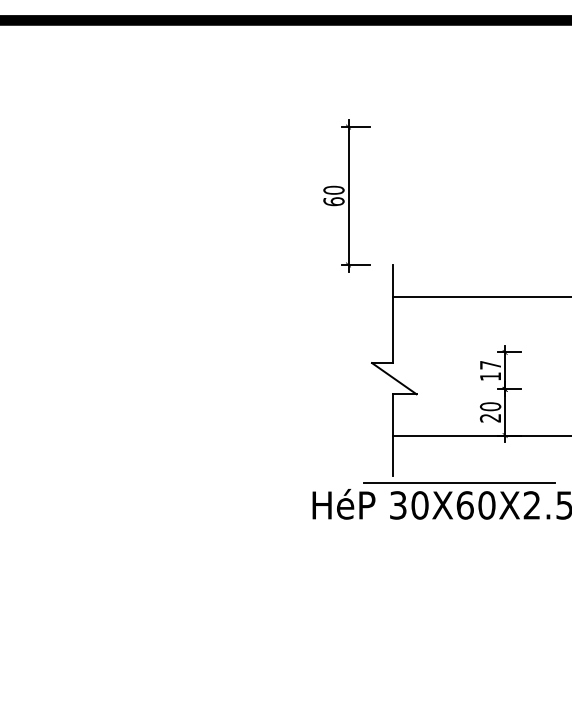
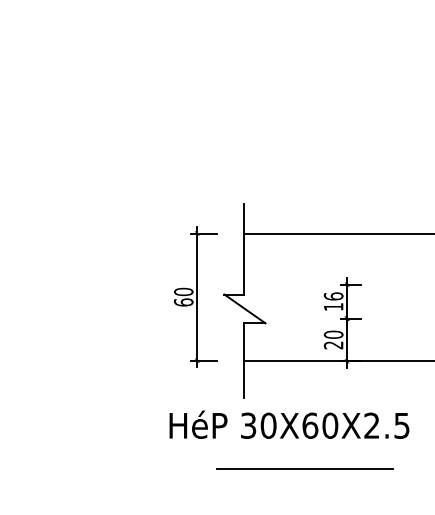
part: (346, 195) -> (195, 296), moved
text: (490, 364) -> (333, 295), 17 -> 16
line: (459, 482) -> (305, 468), moved

